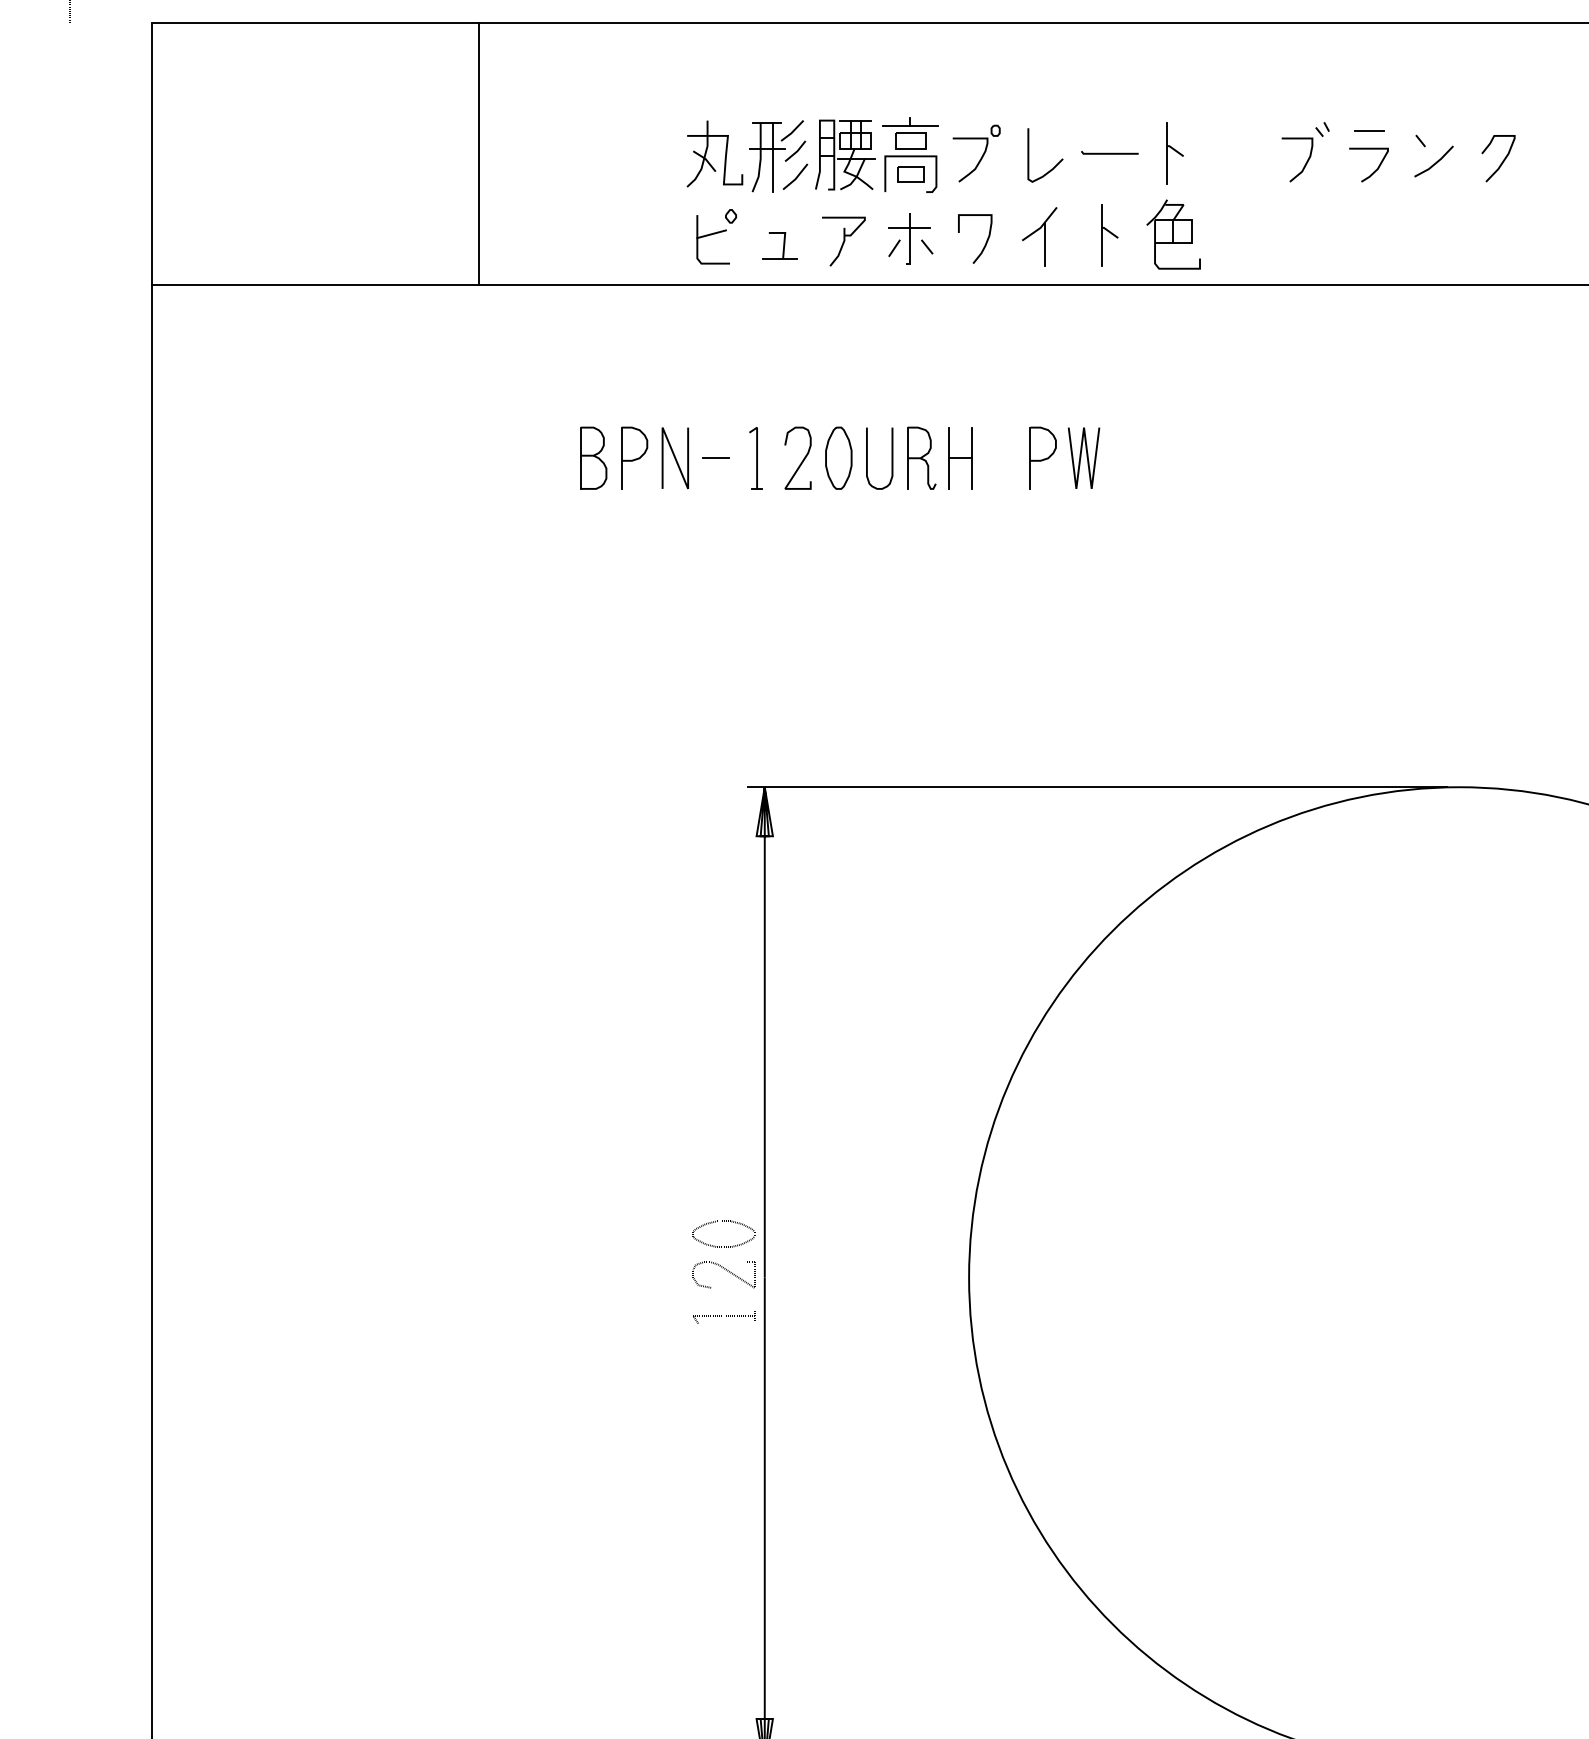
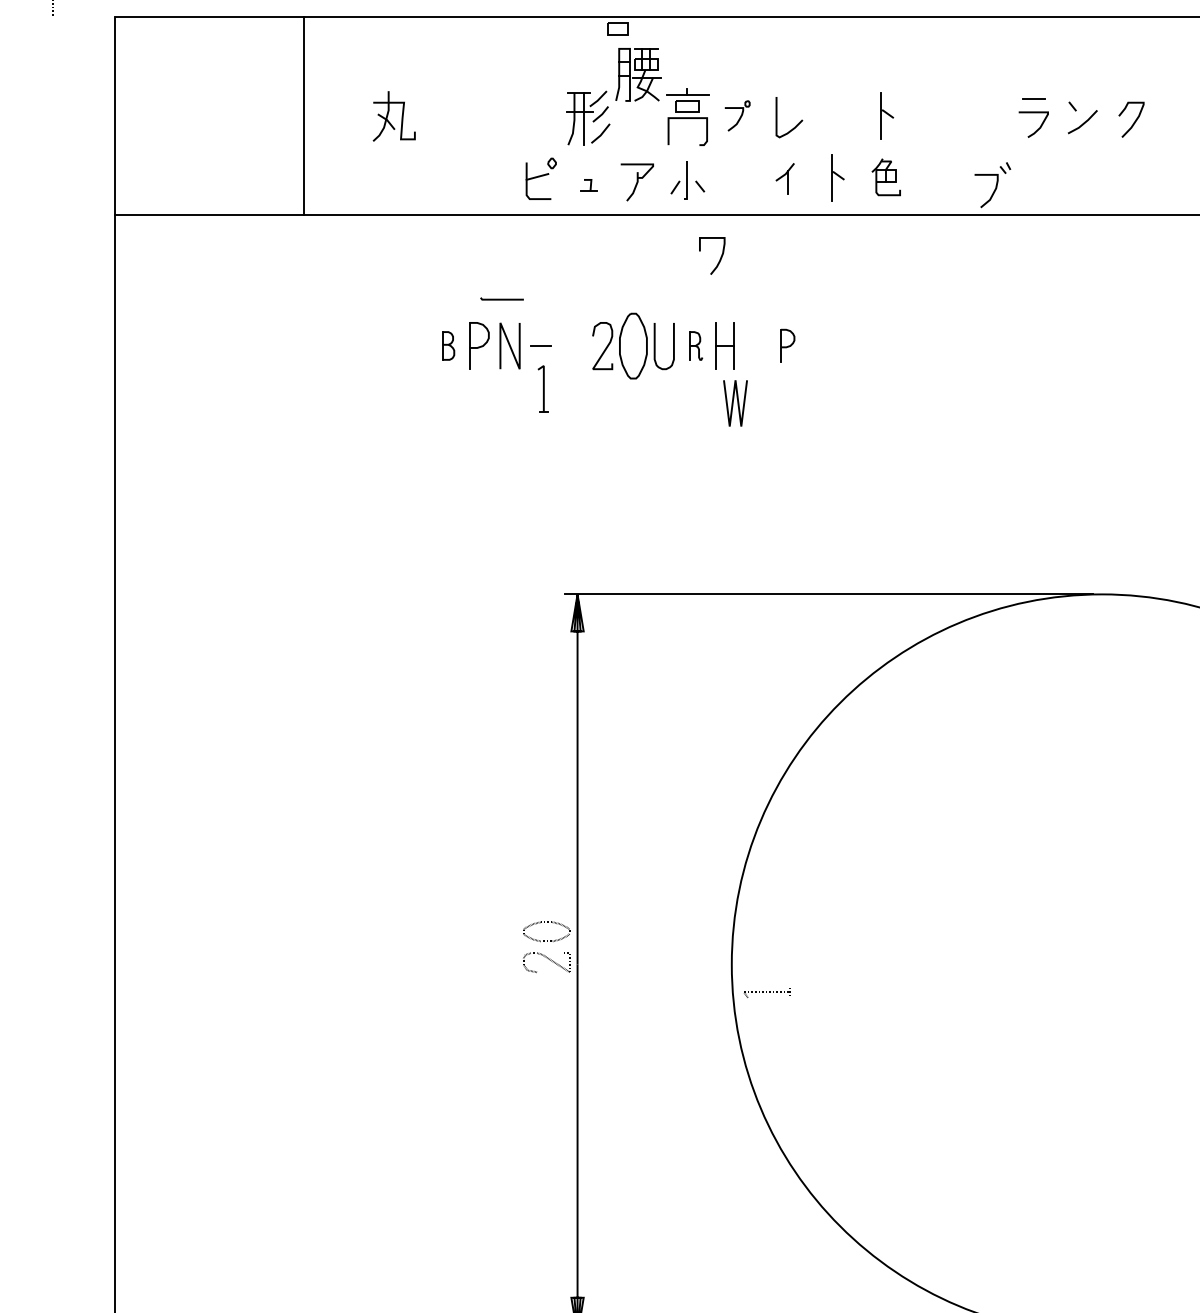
part: (707, 151) -> (388, 114), moved
line: (1109, 152) -> (501, 298), moved
part: (1305, 152) -> (992, 185), moved
line: (478, 153) -> (304, 115), moved
part: (976, 153) -> (737, 115), size x0.7
part: (845, 154) -> (638, 74), moved
part: (910, 174) -> (617, 29), moved
line: (909, 227) -> (686, 171), removed
part: (1173, 234) -> (886, 177), size x0.7
part: (1039, 236) -> (784, 178), size x0.7
curve: (985, 242) -> (720, 258), moved
part: (779, 245) -> (588, 185), size x0.6
part: (593, 457) -> (448, 345), size x0.6
part: (838, 457) -> (633, 345), size x1.4
part: (921, 457) -> (695, 345), size x0.6
part: (1042, 457) -> (787, 345), size x0.7
line: (1081, 457) -> (733, 402), moved
part: (755, 458) -> (542, 389), moved
part: (724, 1317) -> (767, 993), moved

